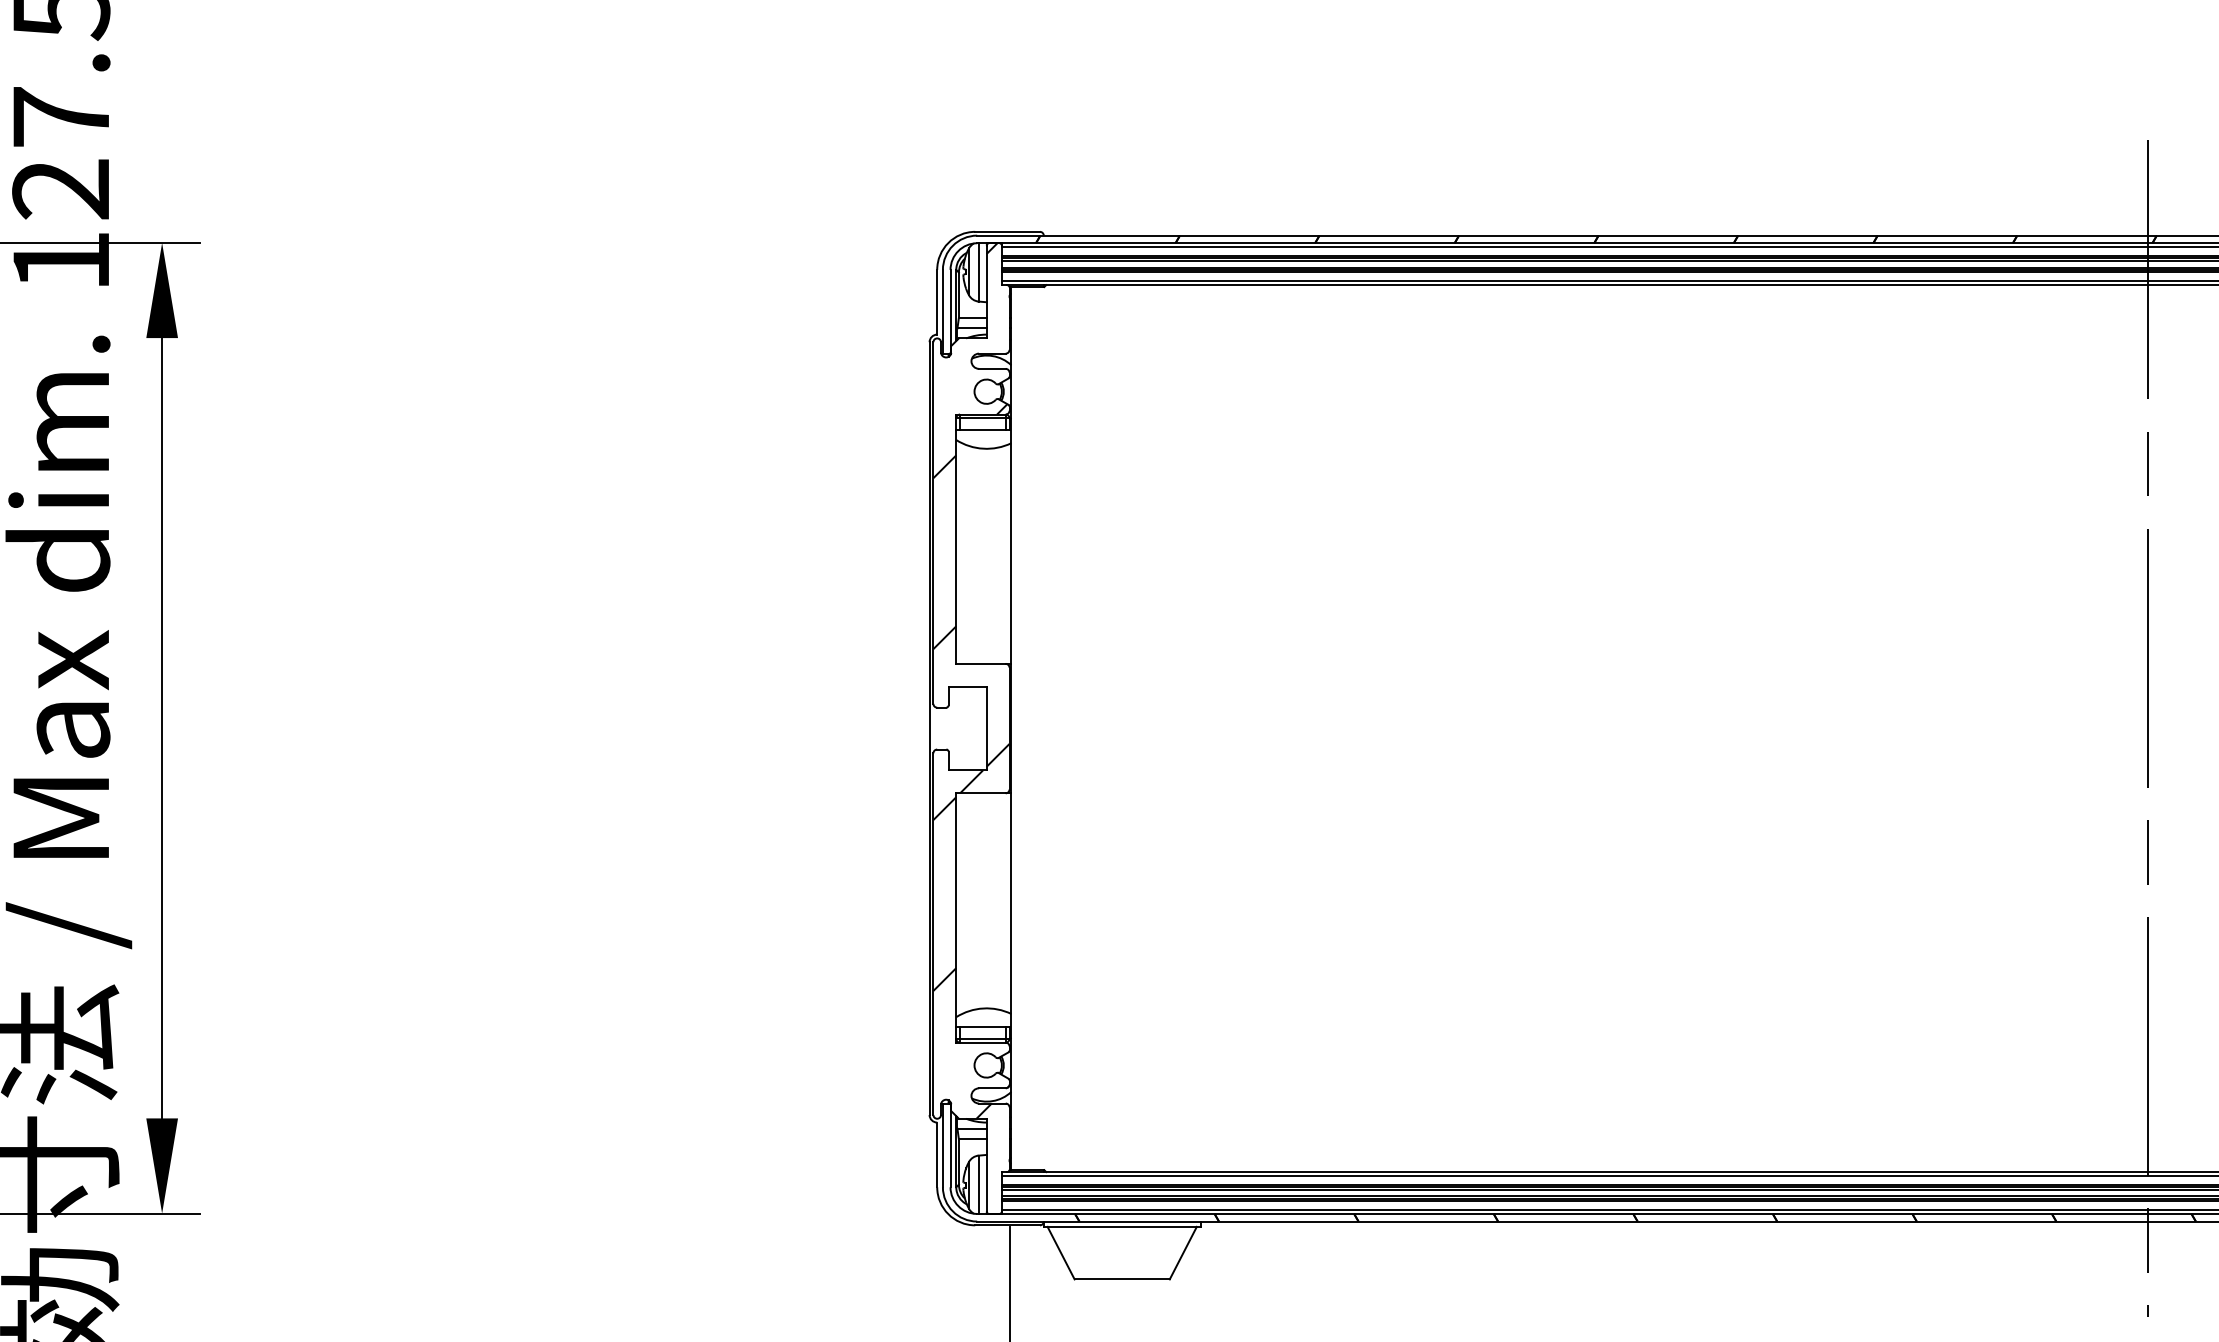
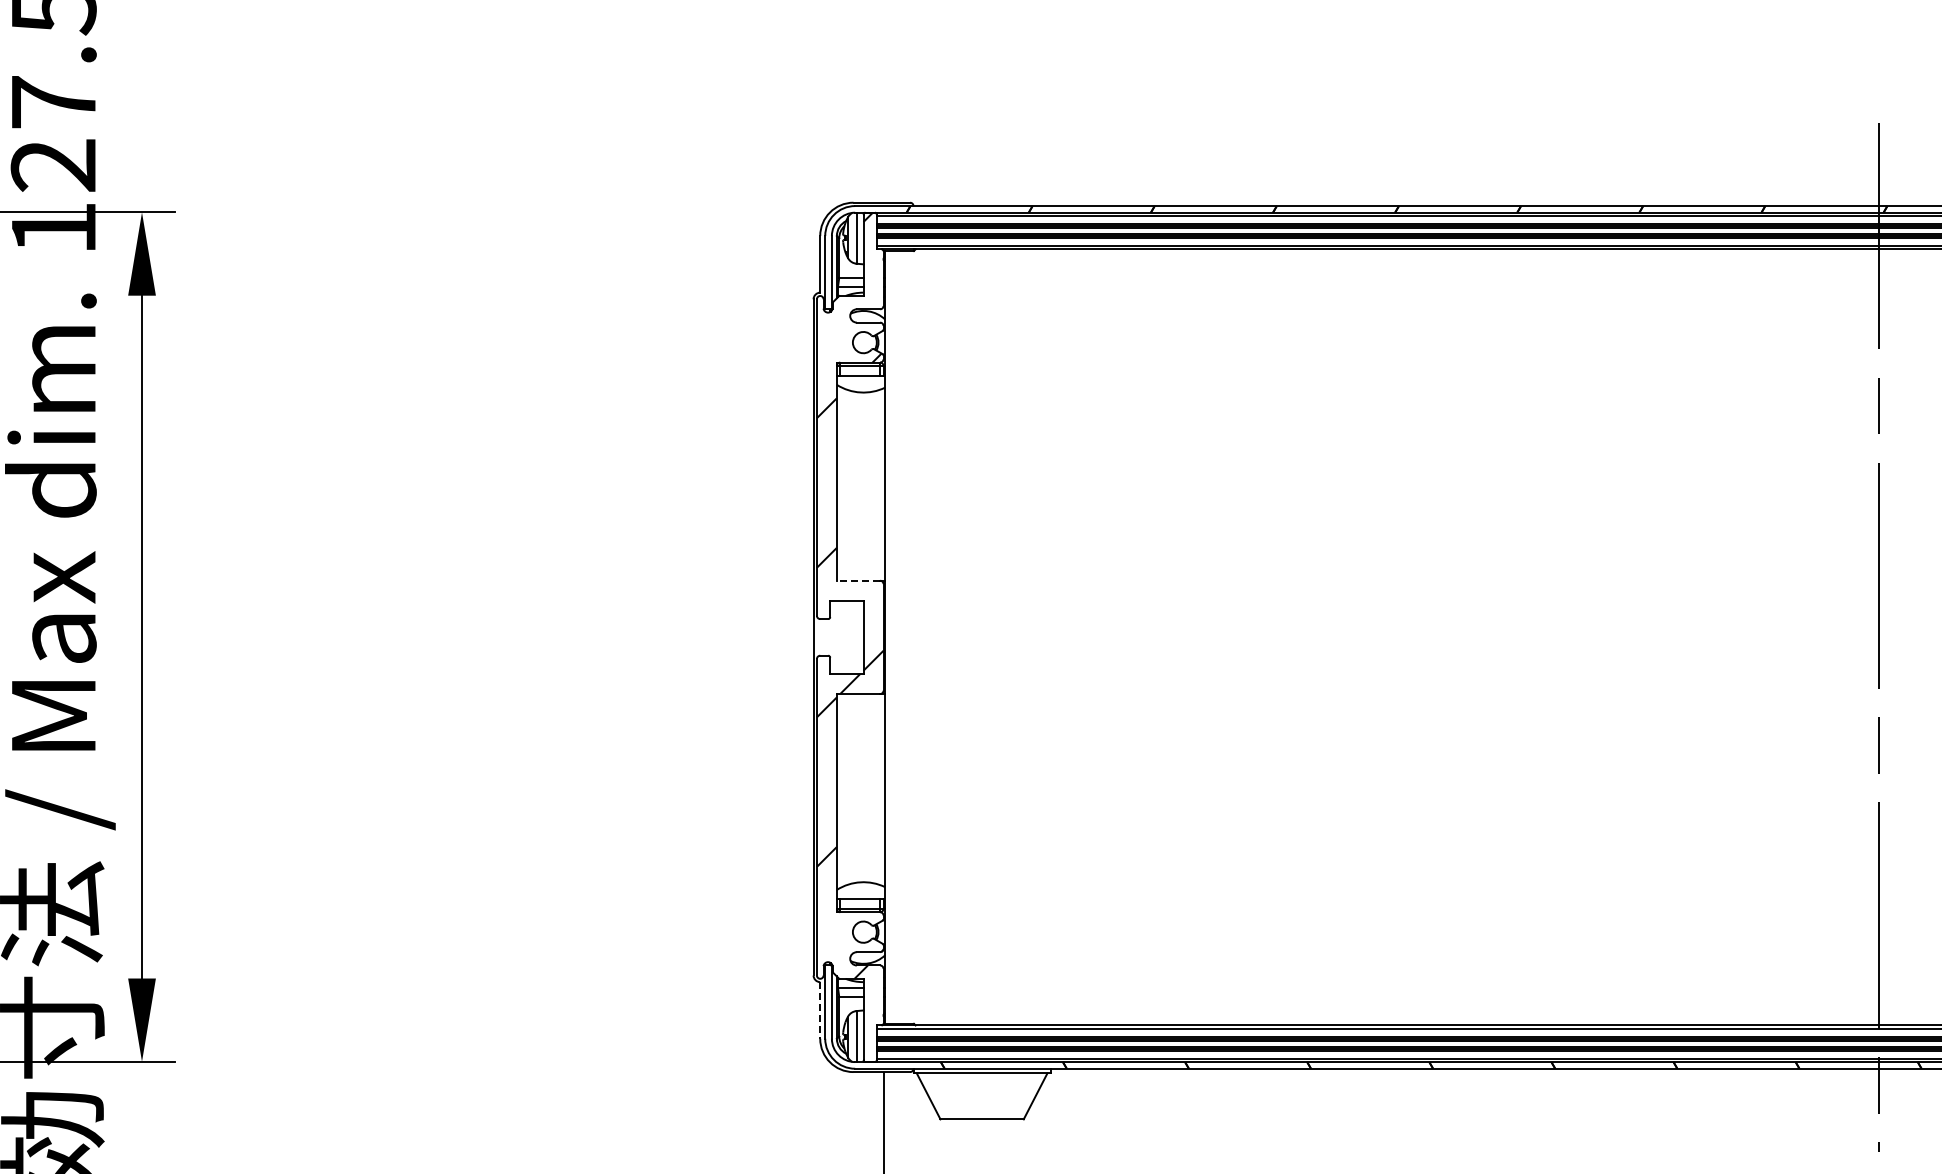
line: (980, 663) -> (858, 580), solid -> dashed
line: (937, 1154) -> (820, 1010), solid -> dashed

